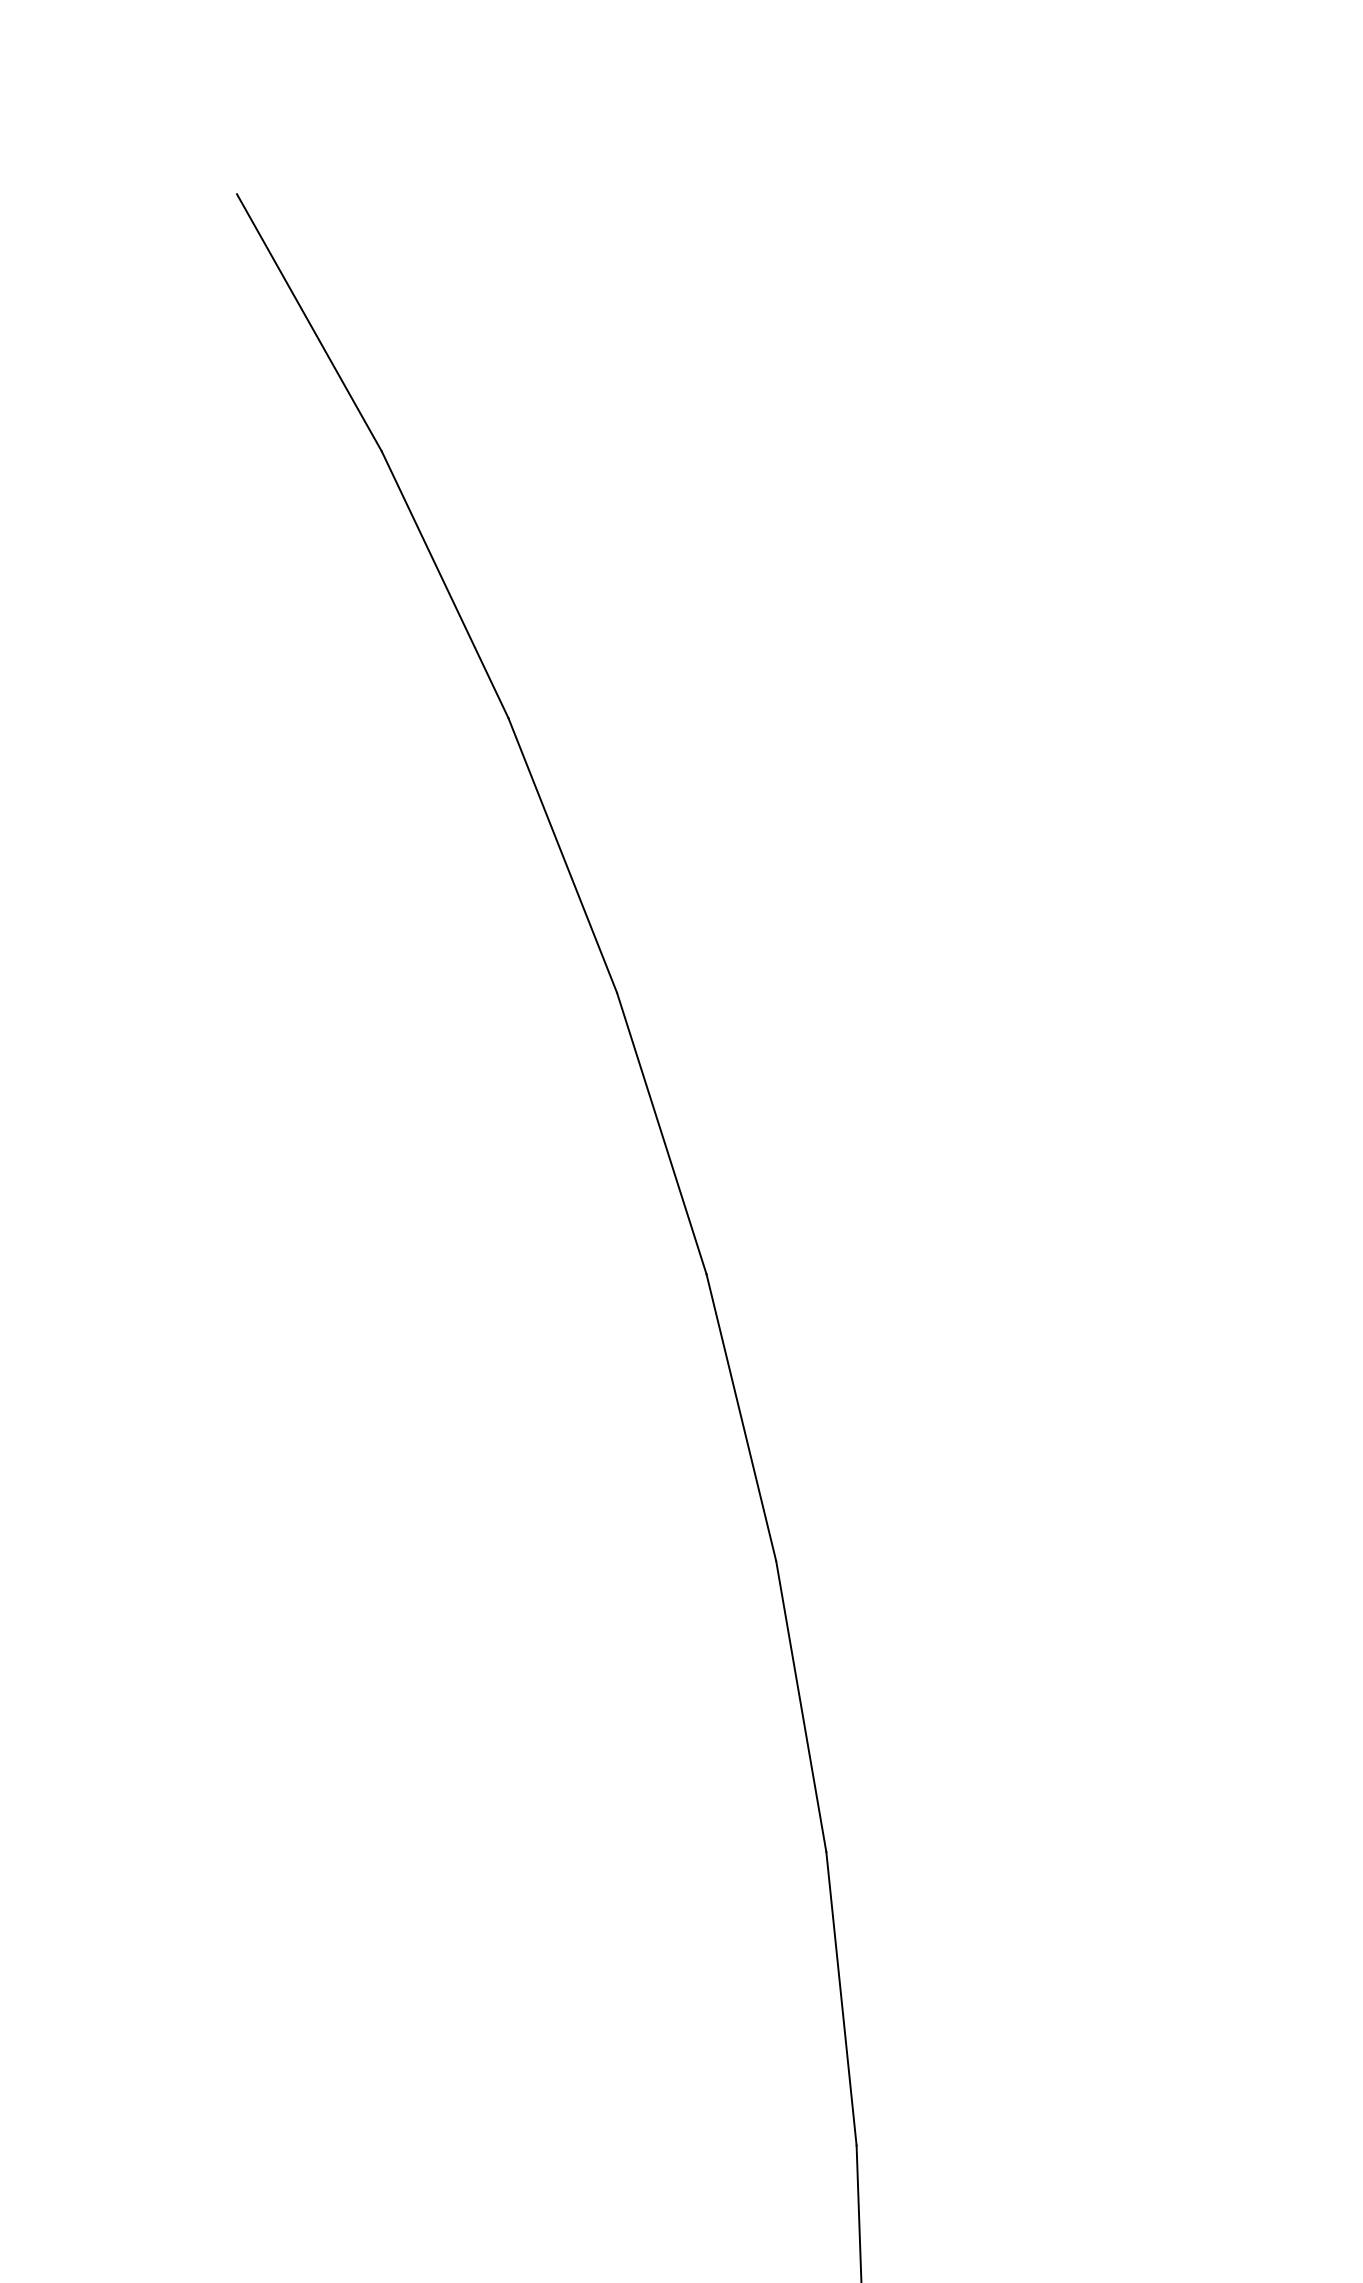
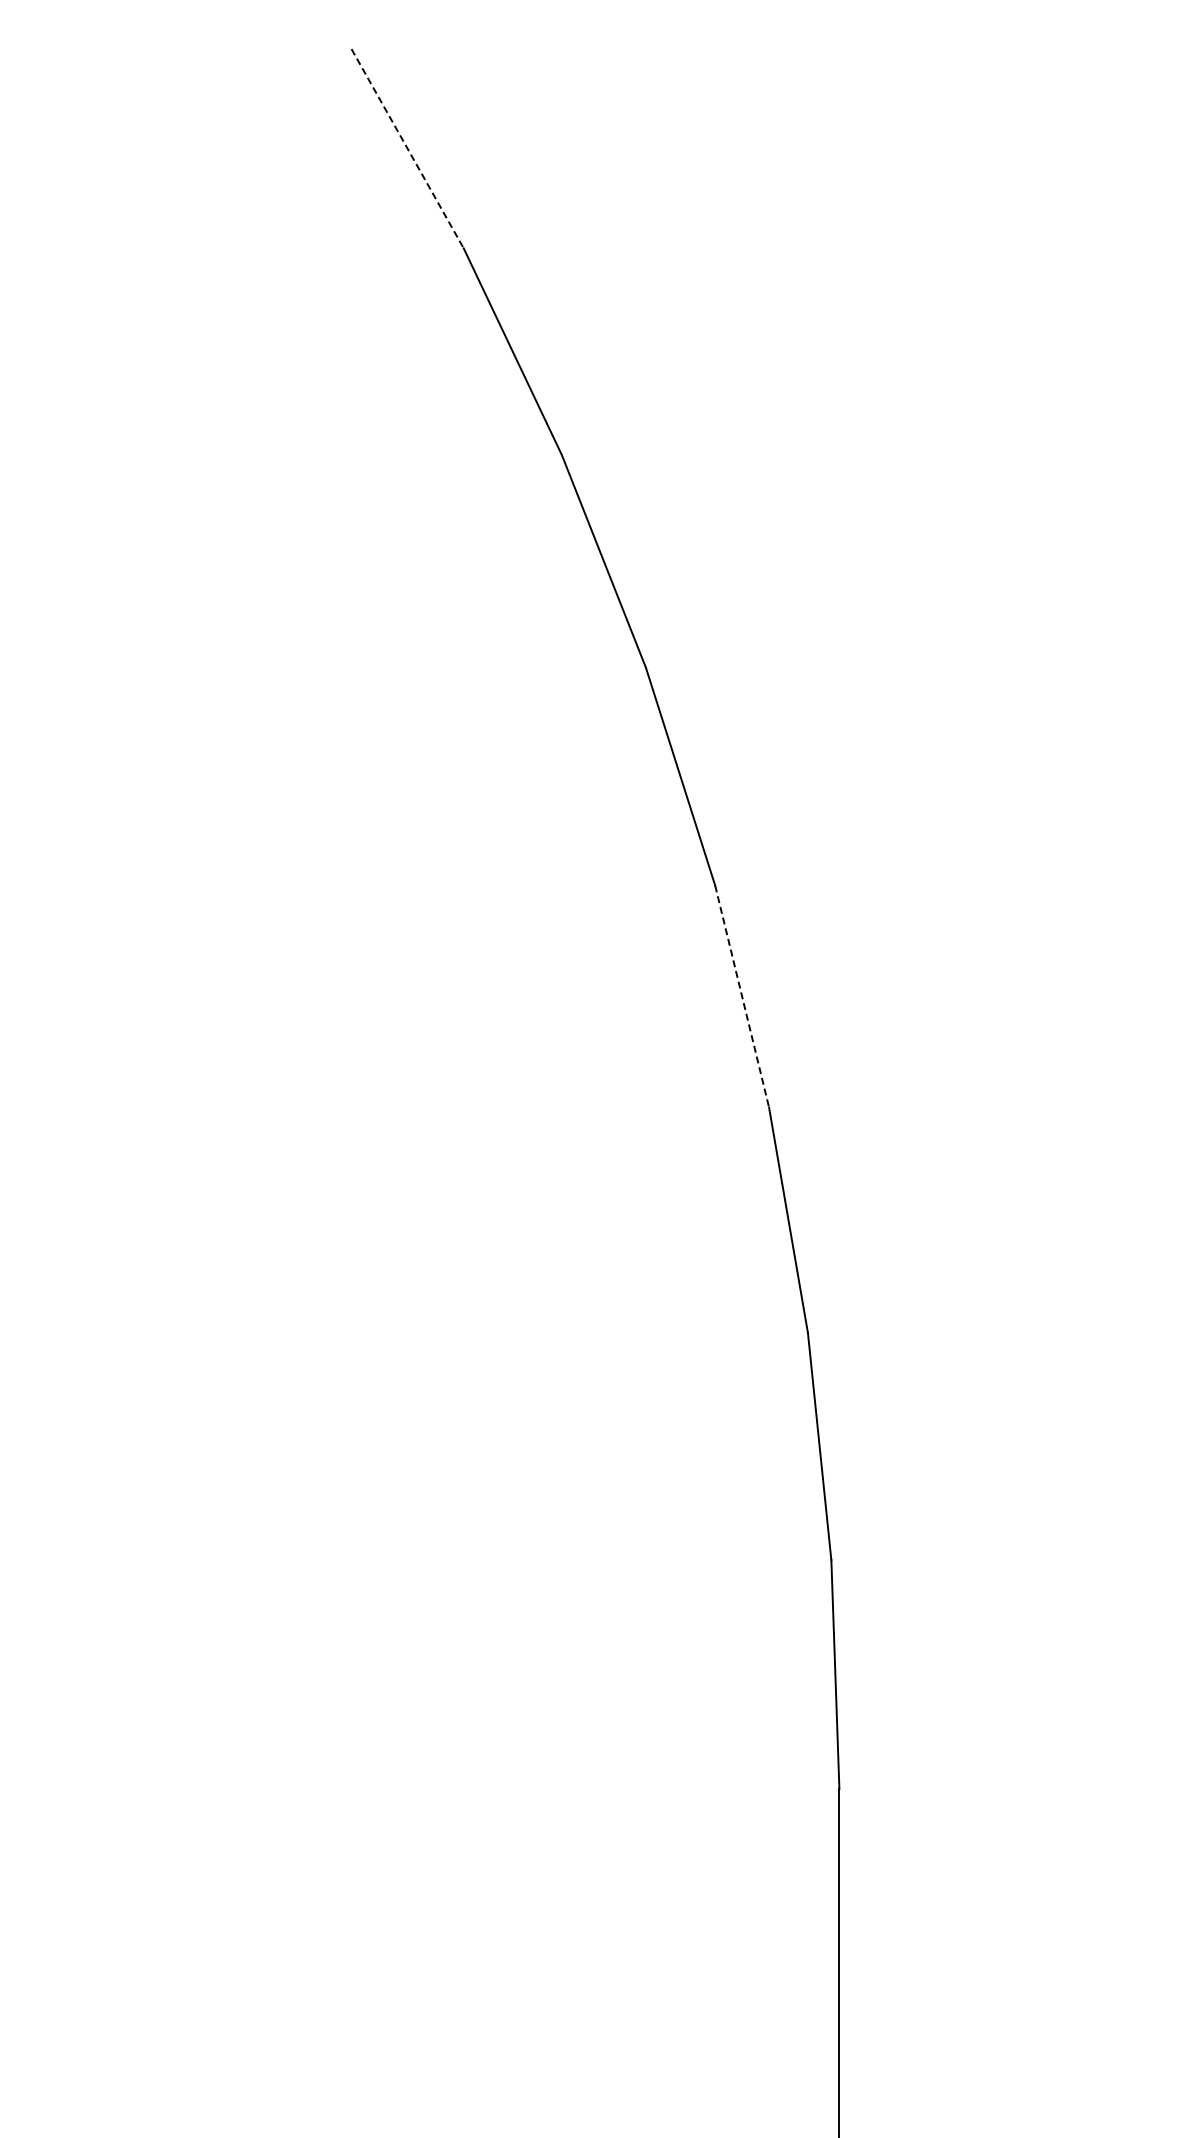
line: (309, 323) -> (407, 149), solid -> dashed
line: (741, 1418) -> (742, 997), solid -> dashed

